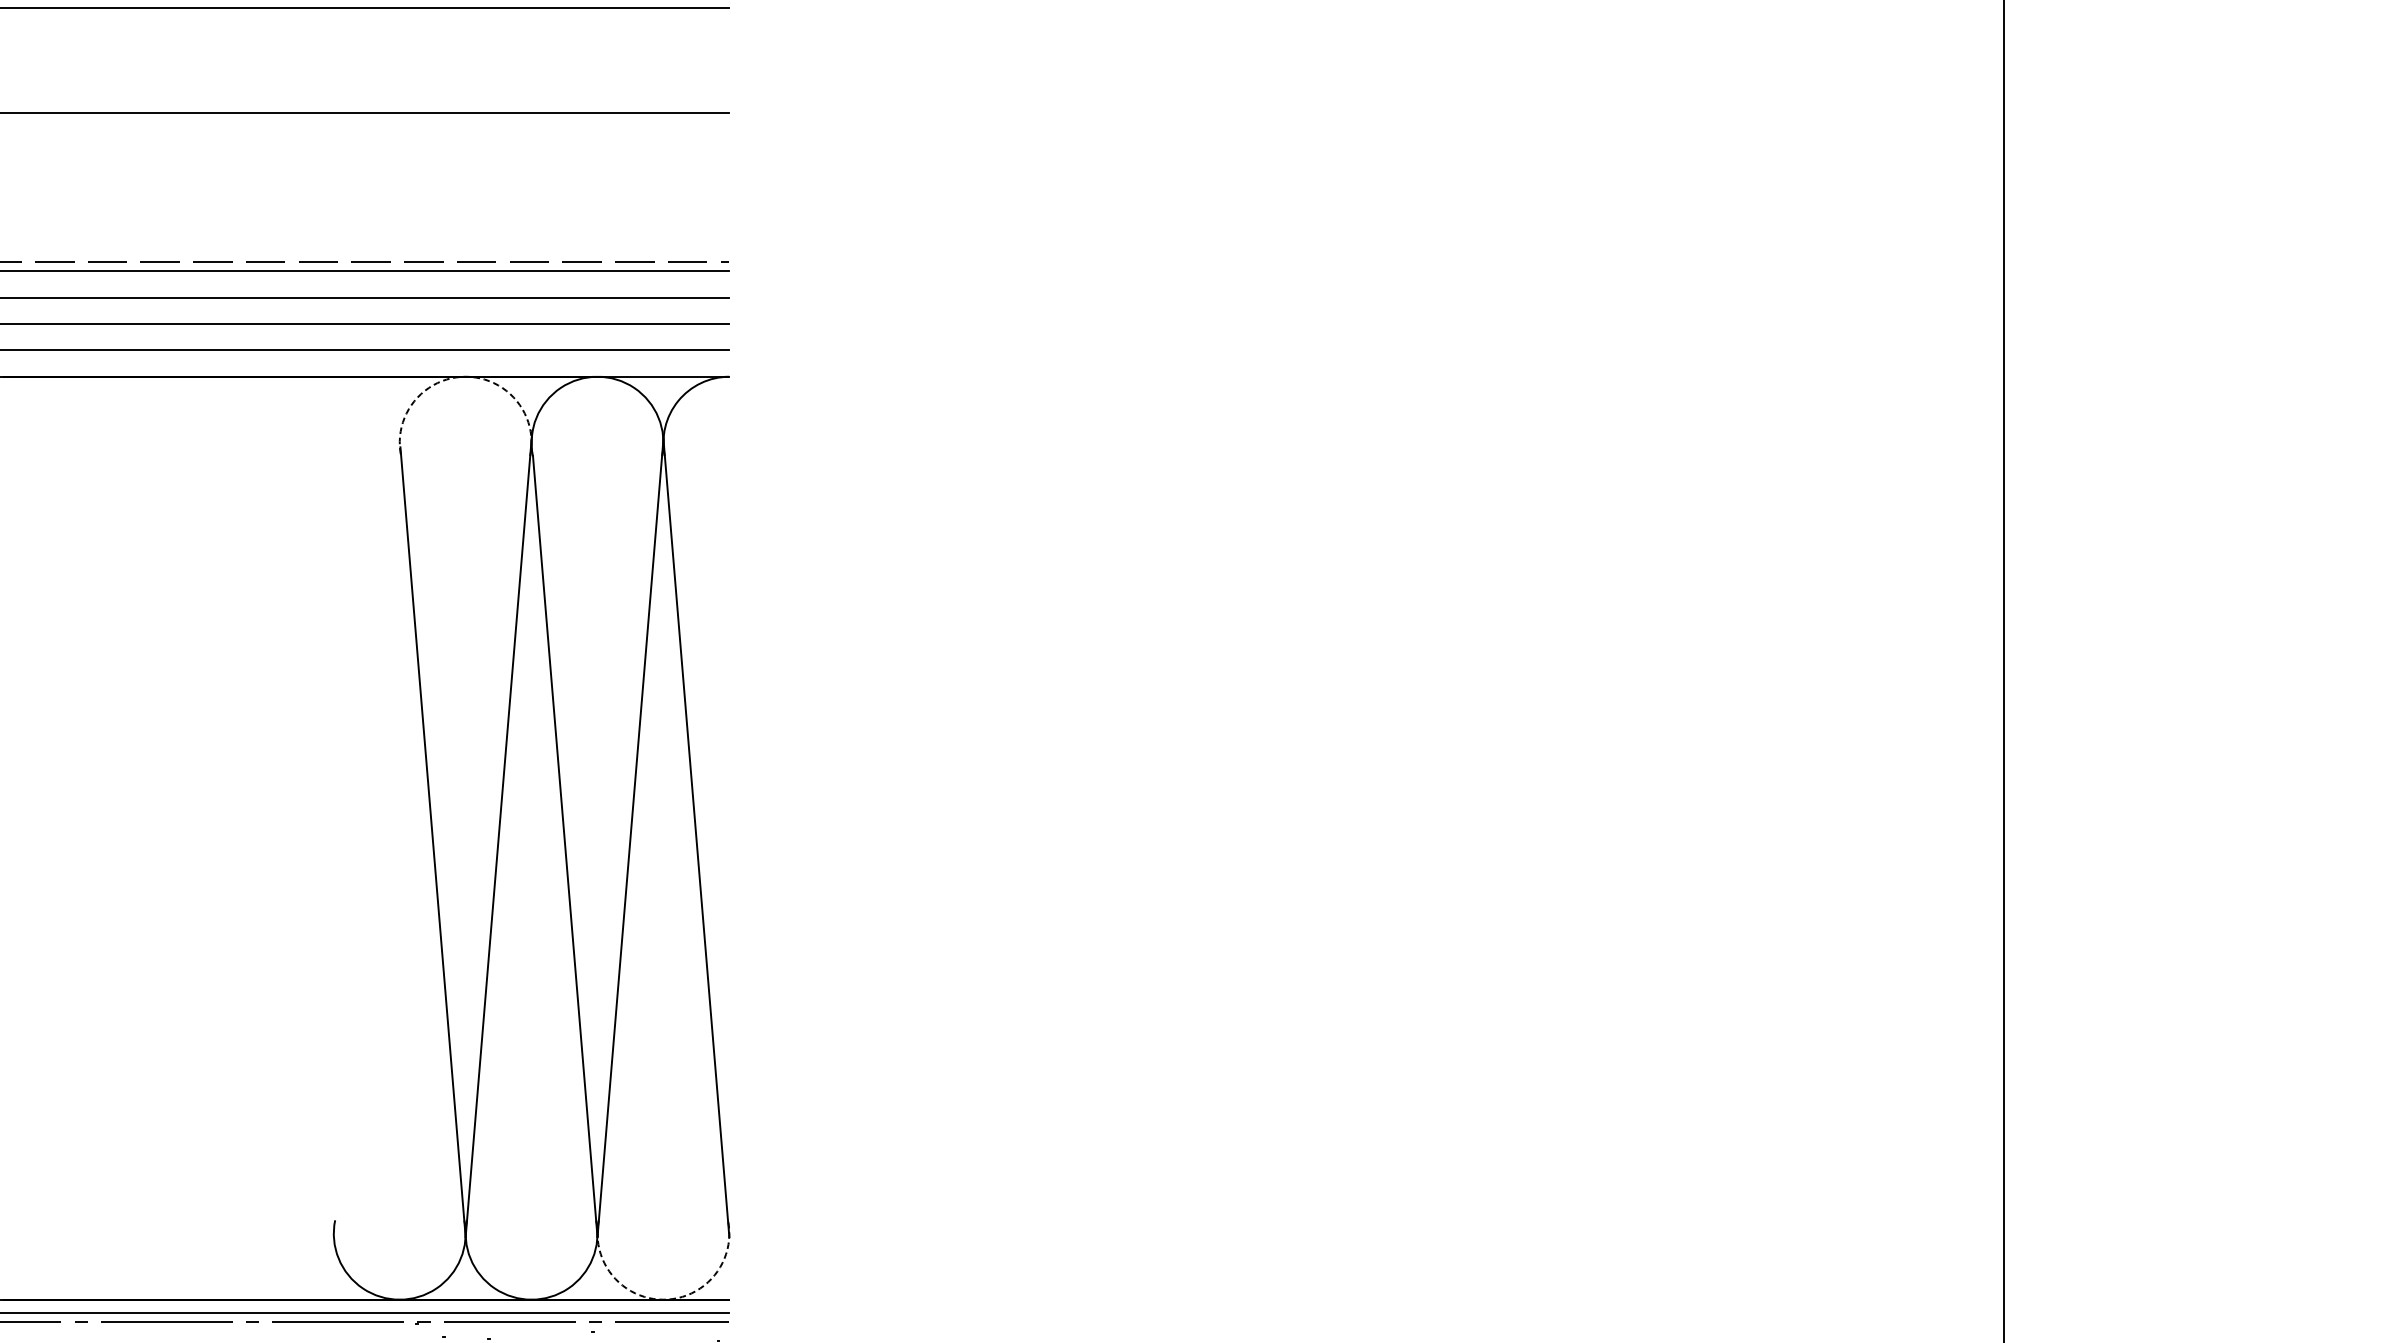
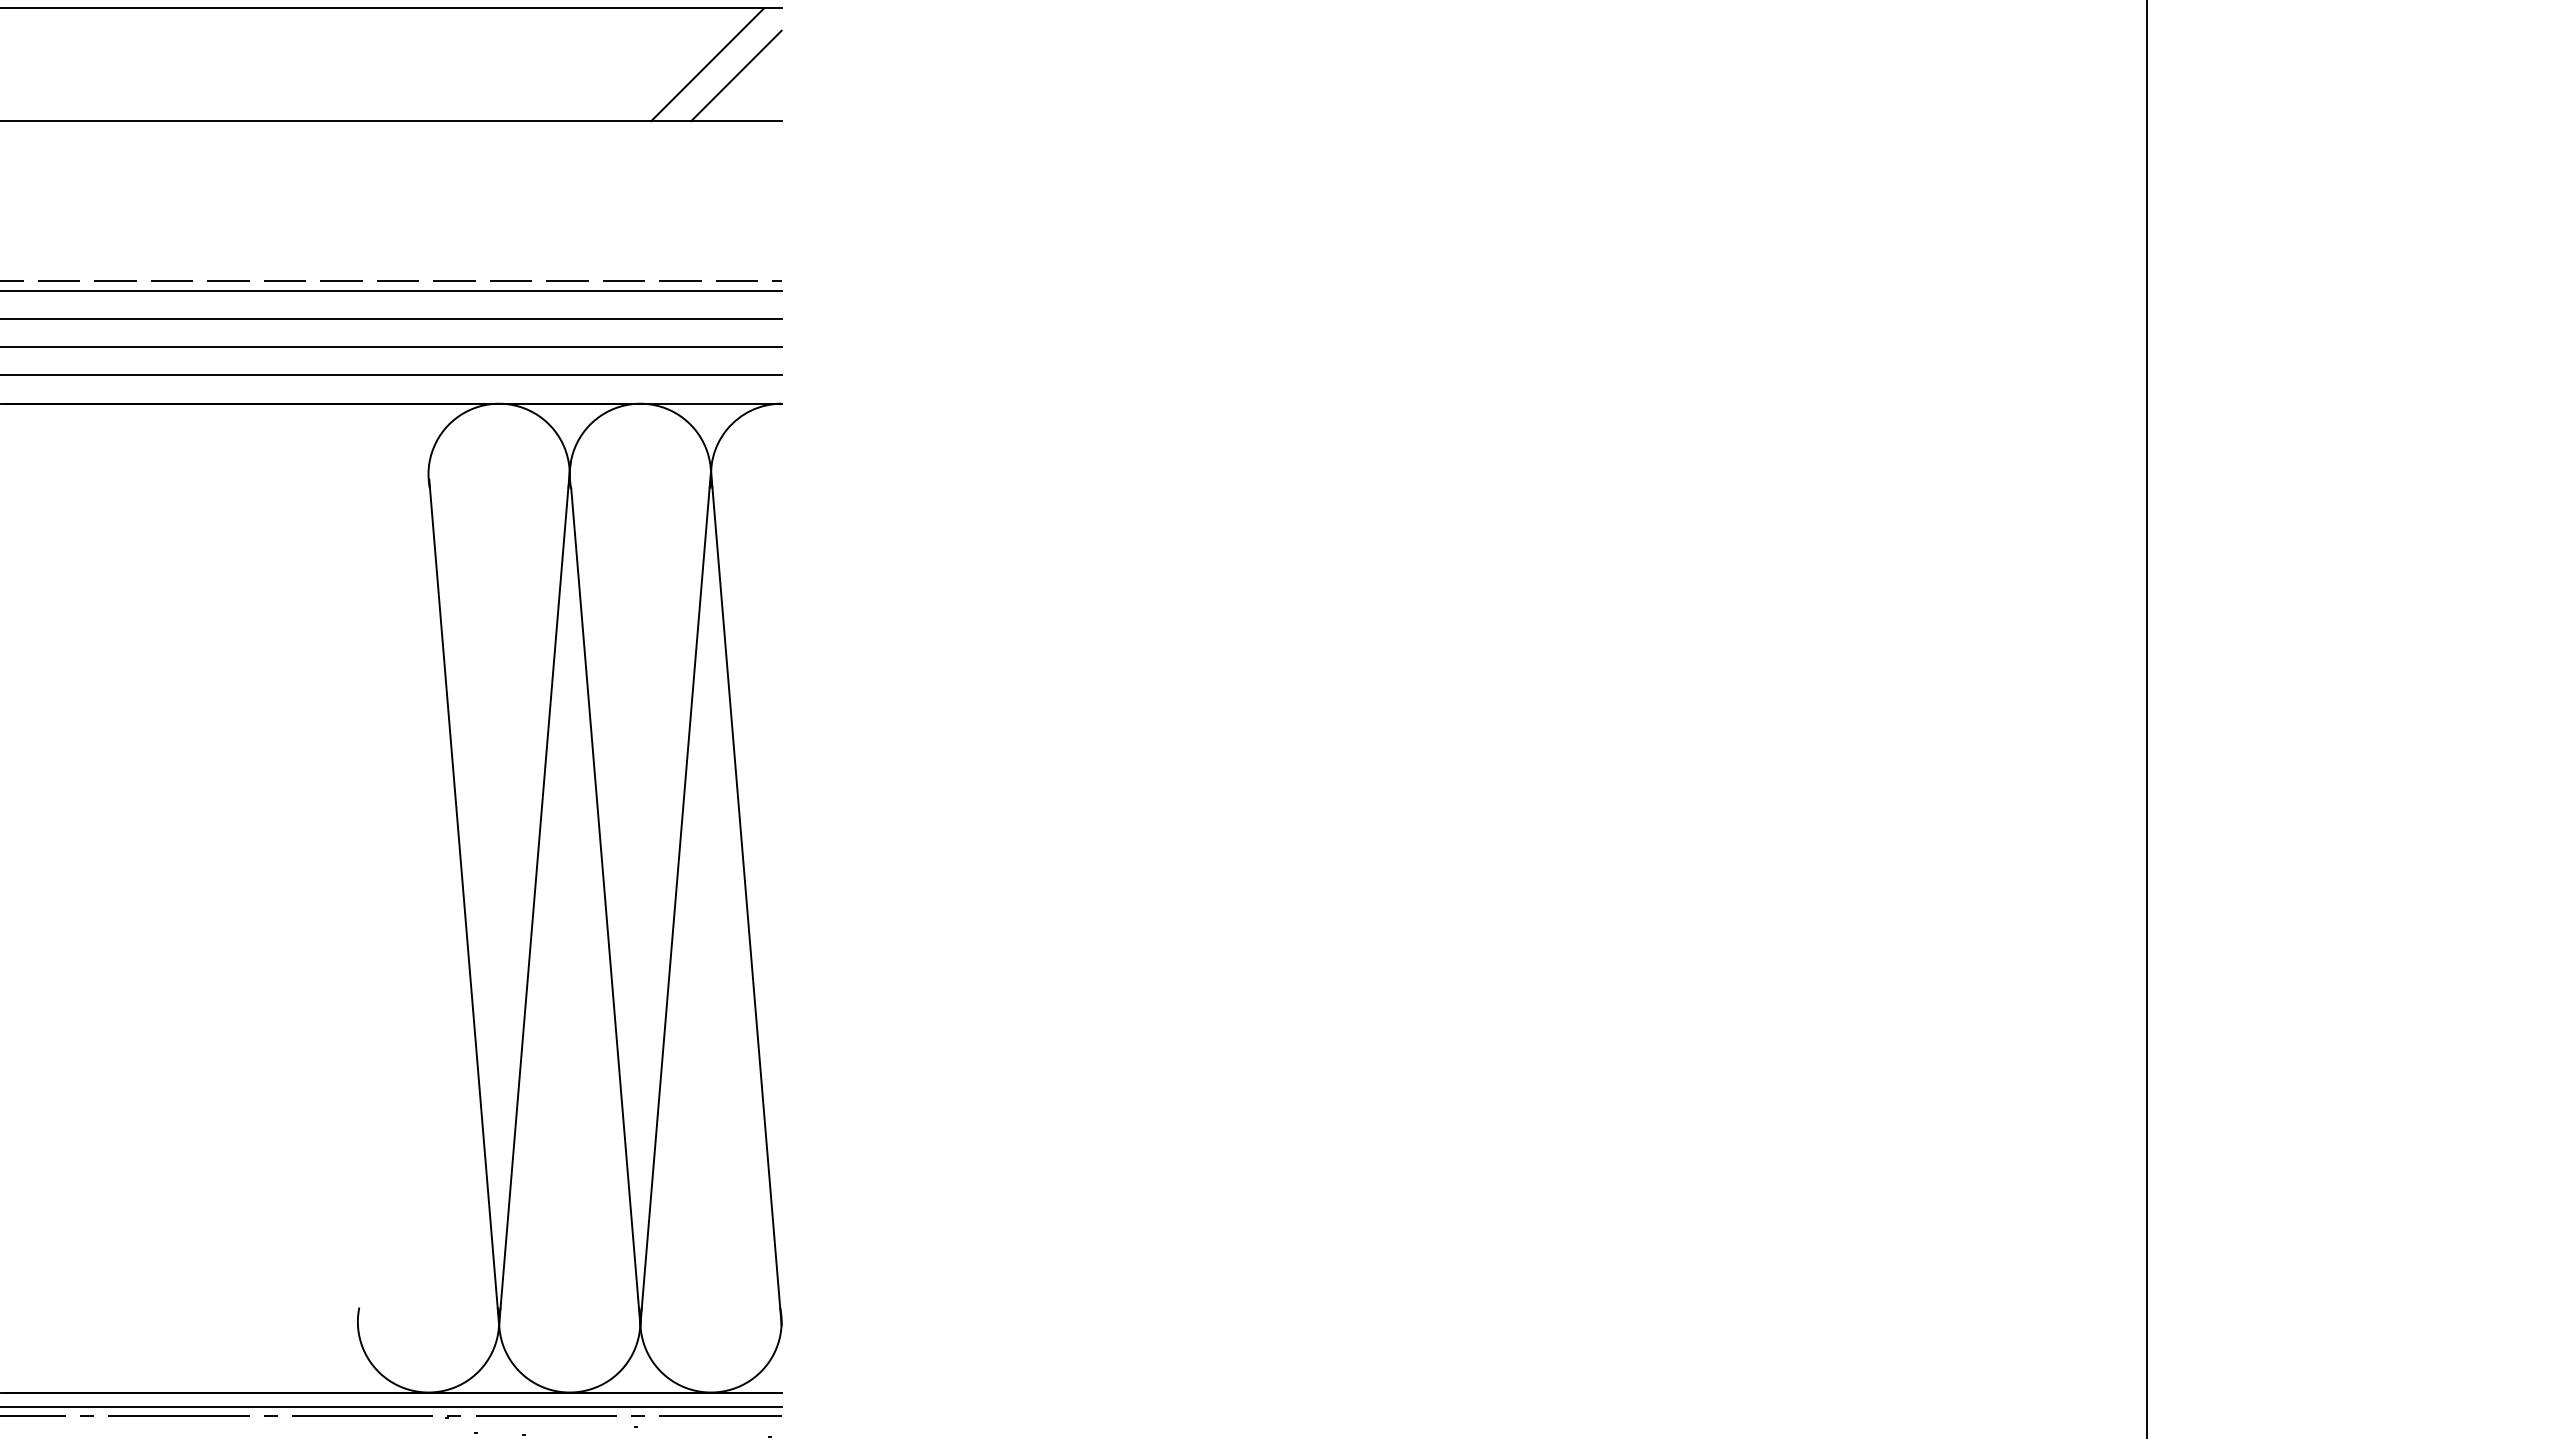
line: (660, 60) -> (707, 64), added
line: (687, 70) -> (736, 75), added
arc: (466, 376) -> (499, 403), dashed -> solid
arc: (663, 1299) -> (711, 1392), dashed -> solid

